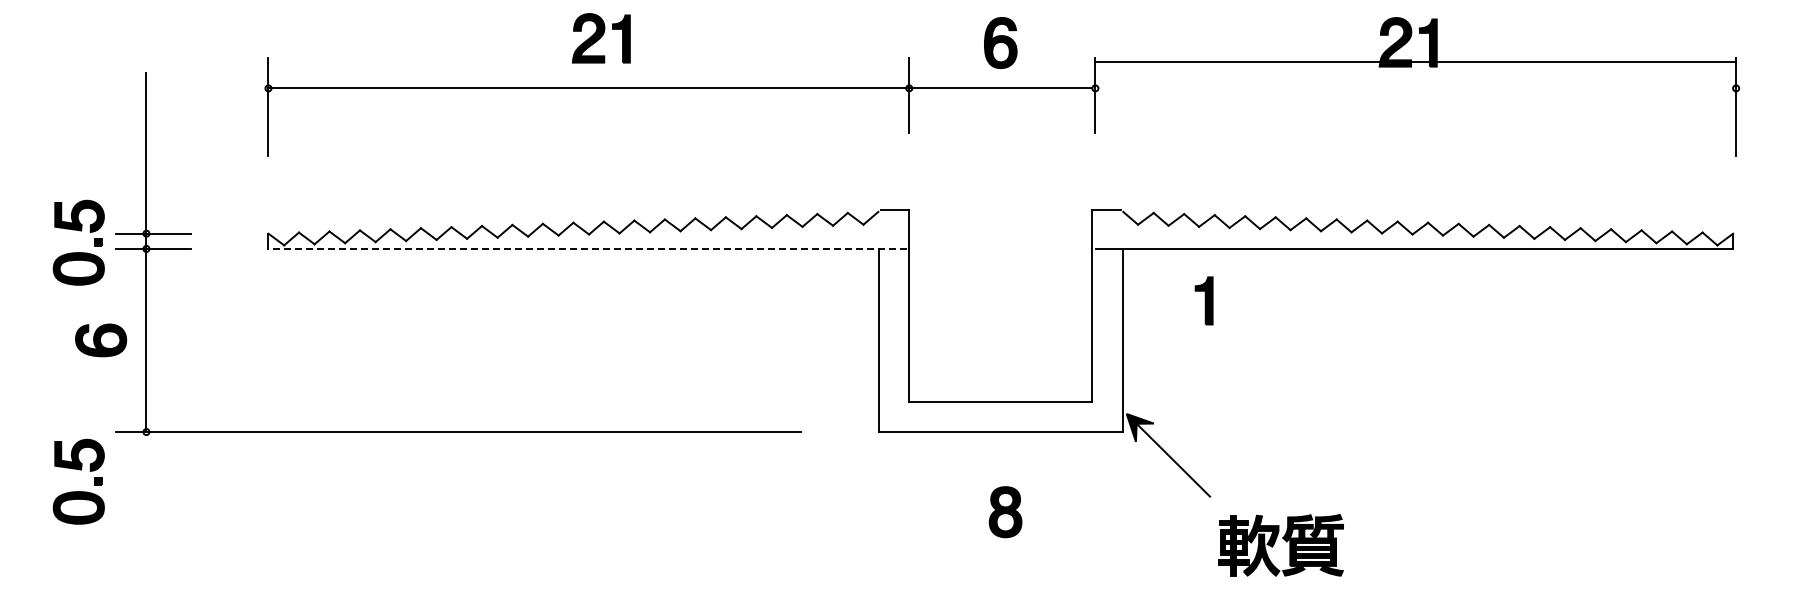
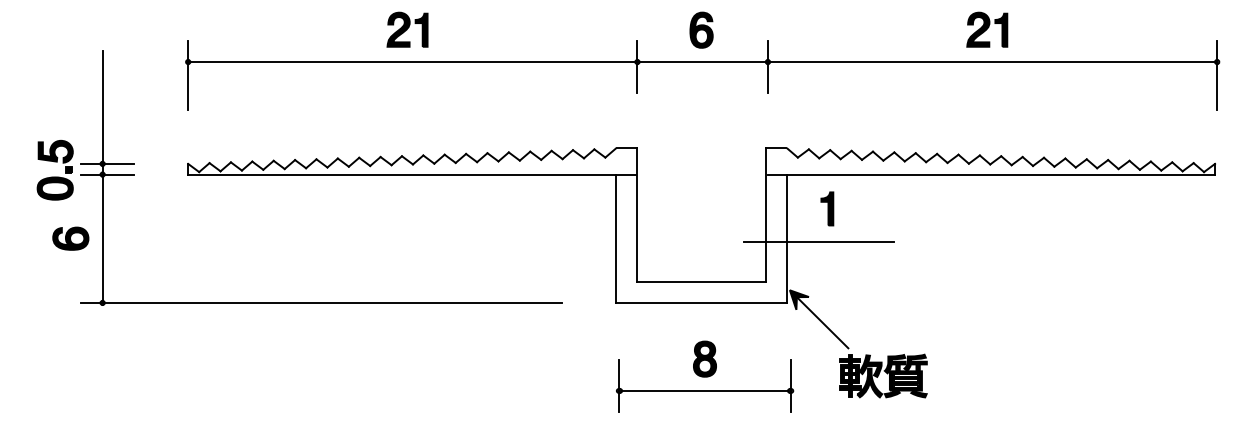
part: (601, 38) -> (407, 29), moved
line: (1415, 62) -> (992, 62), moved
line: (587, 248) -> (411, 174), dashed -> solid
part: (1203, 300) -> (826, 208), moved
line: (1167, 344) -> (818, 241), added
part: (78, 491) -> (55, 344), removed
part: (1280, 545) -> (882, 376), moved
part: (1005, 557) -> (704, 390), added

